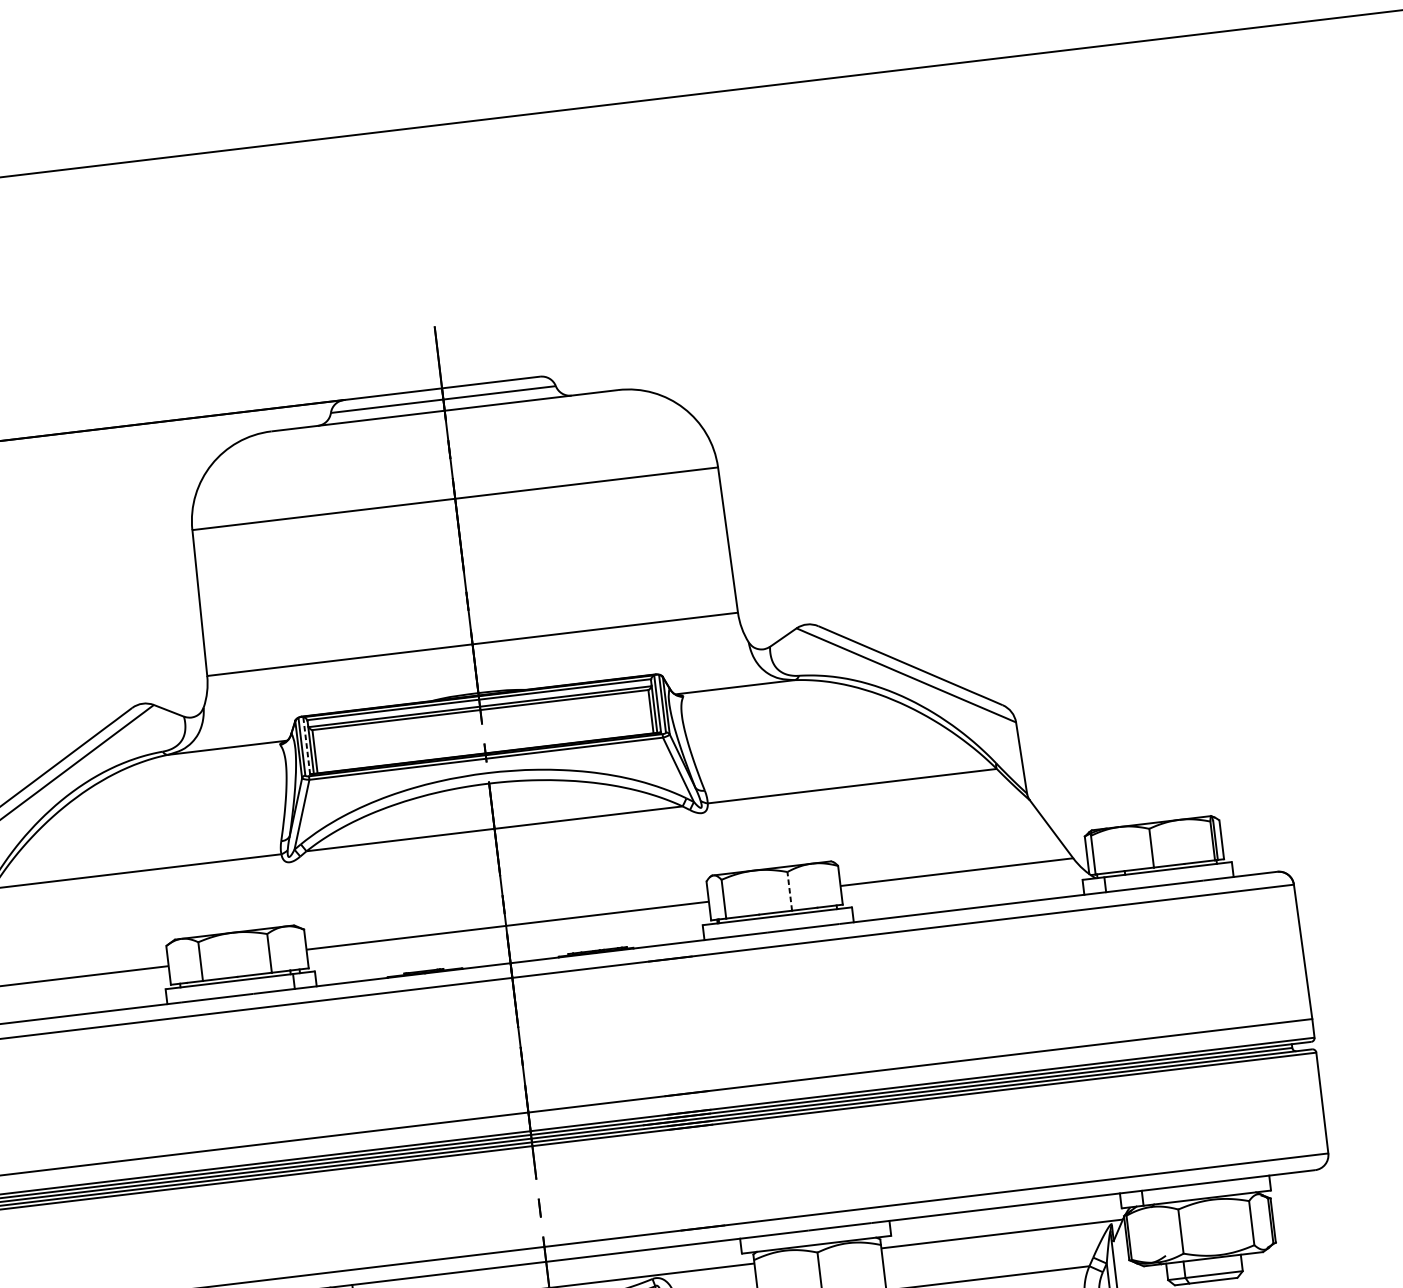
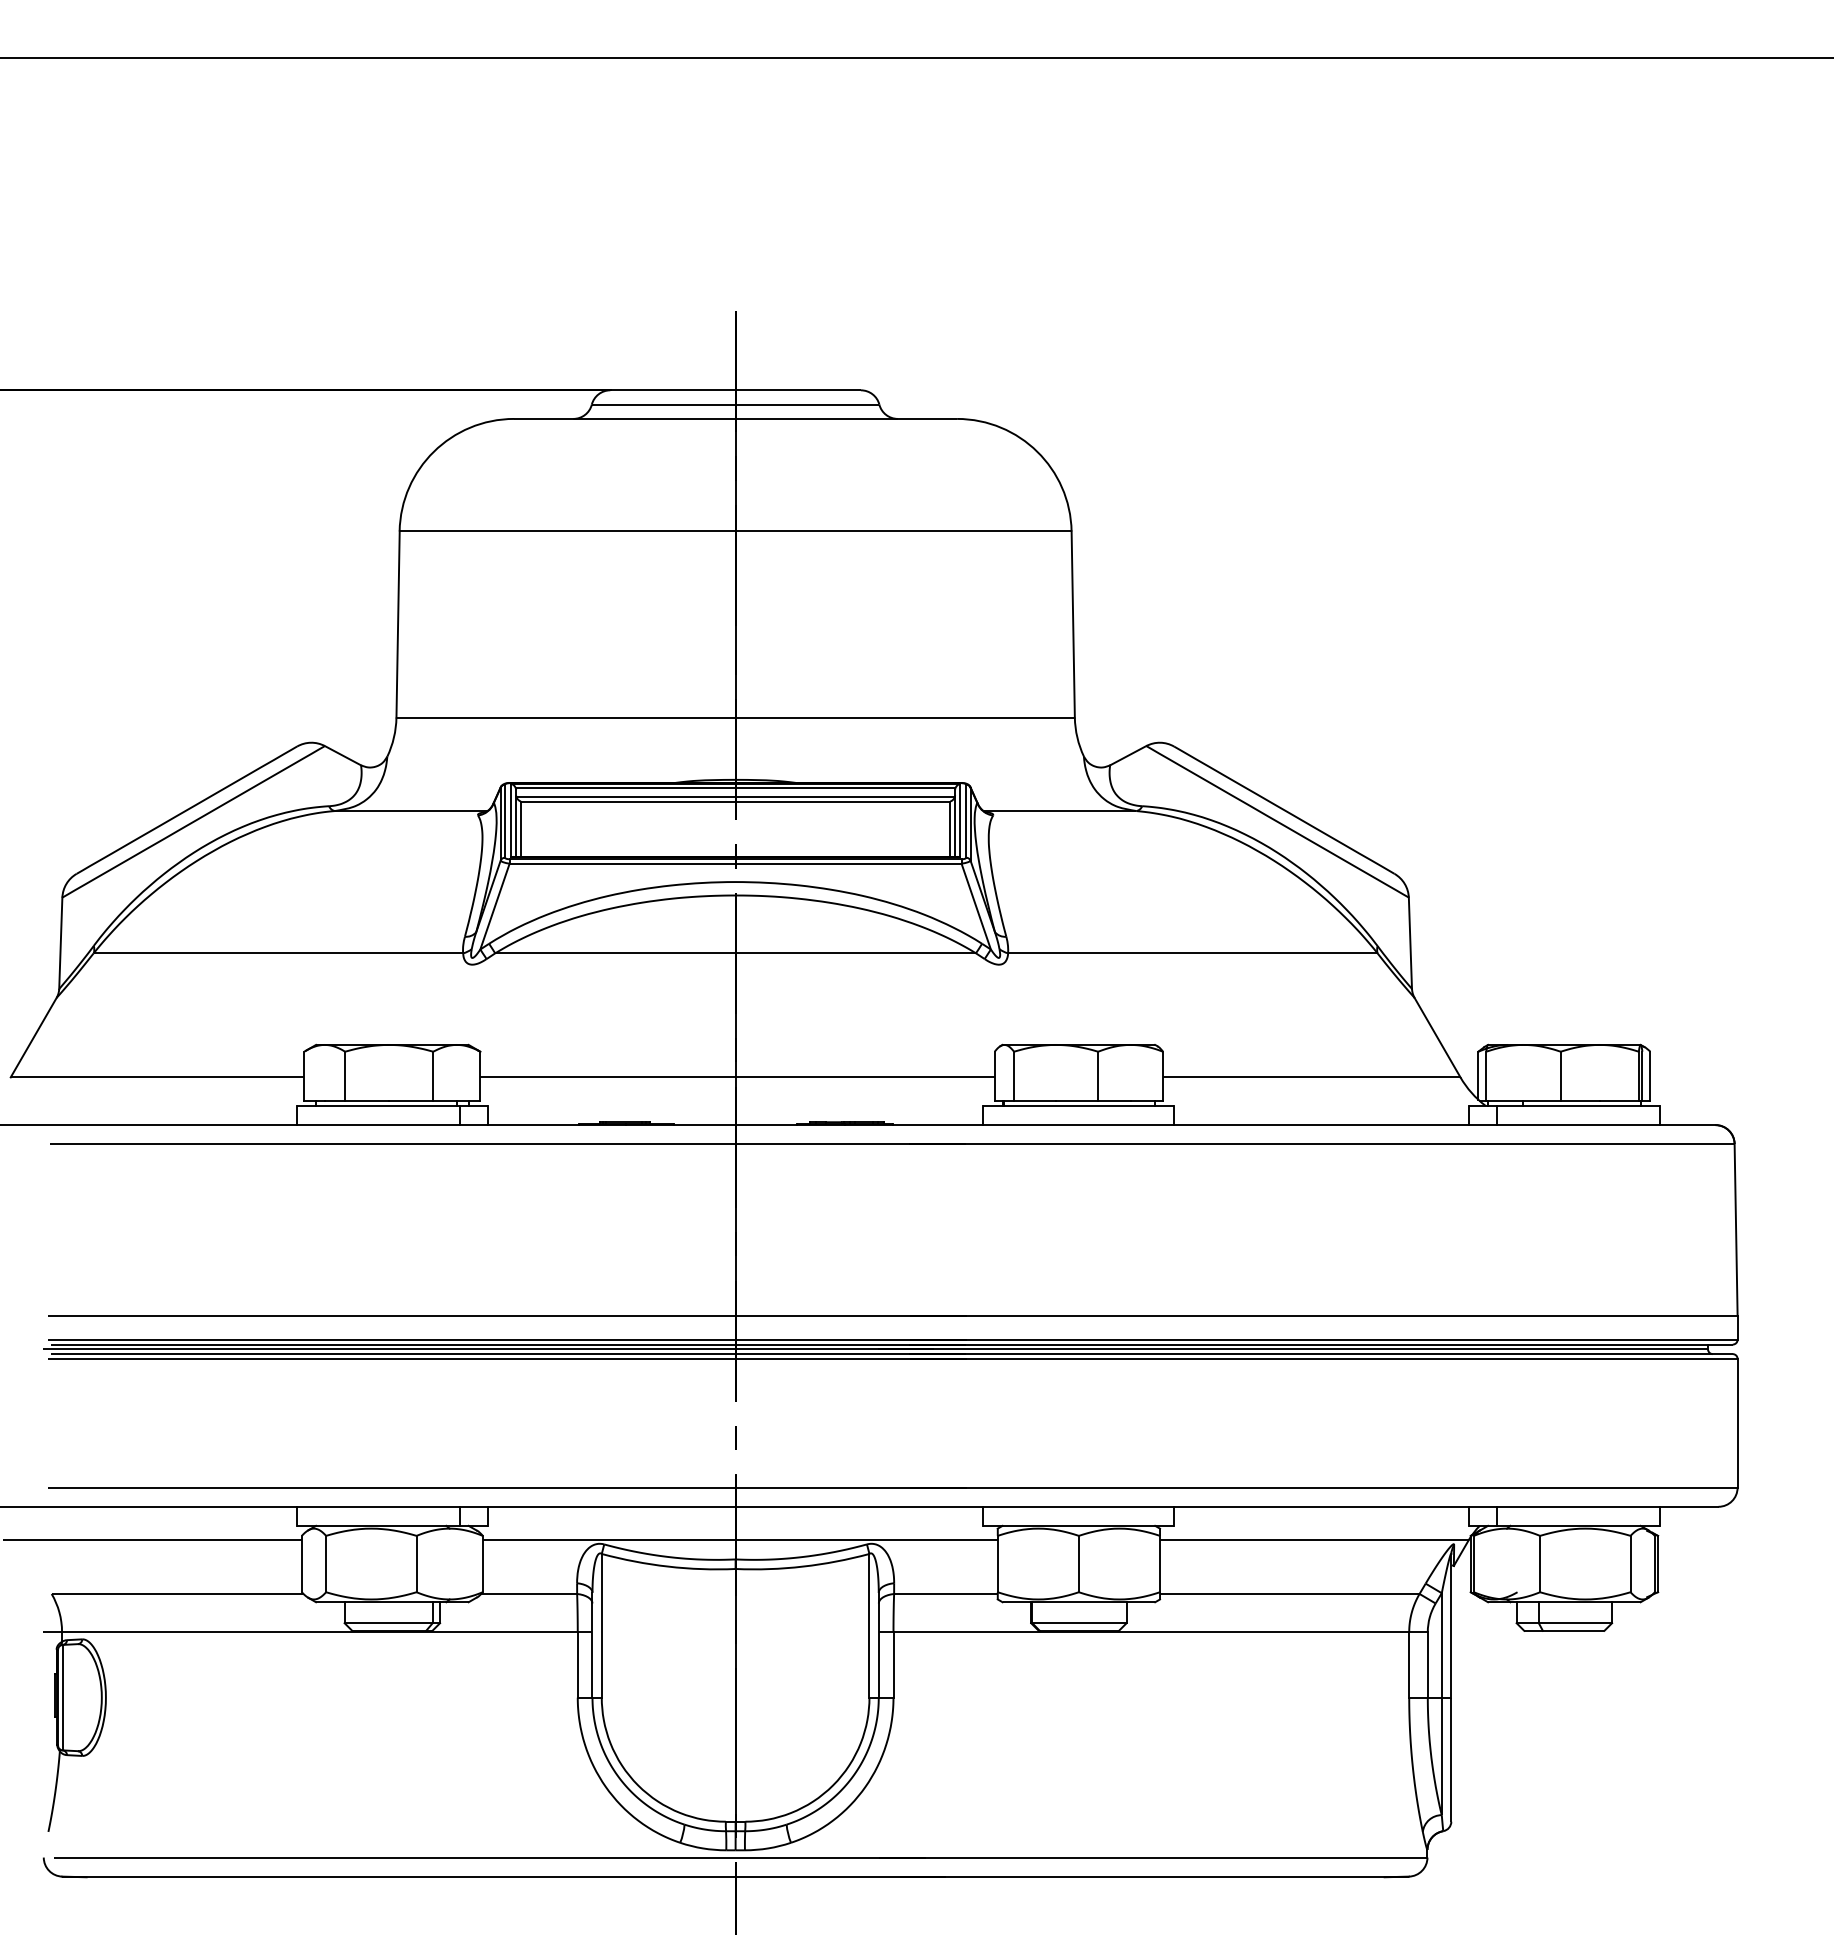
line: (306, 745) -> (511, 820), dashed -> solid
line: (789, 891) -> (1098, 1076), dashed -> solid

